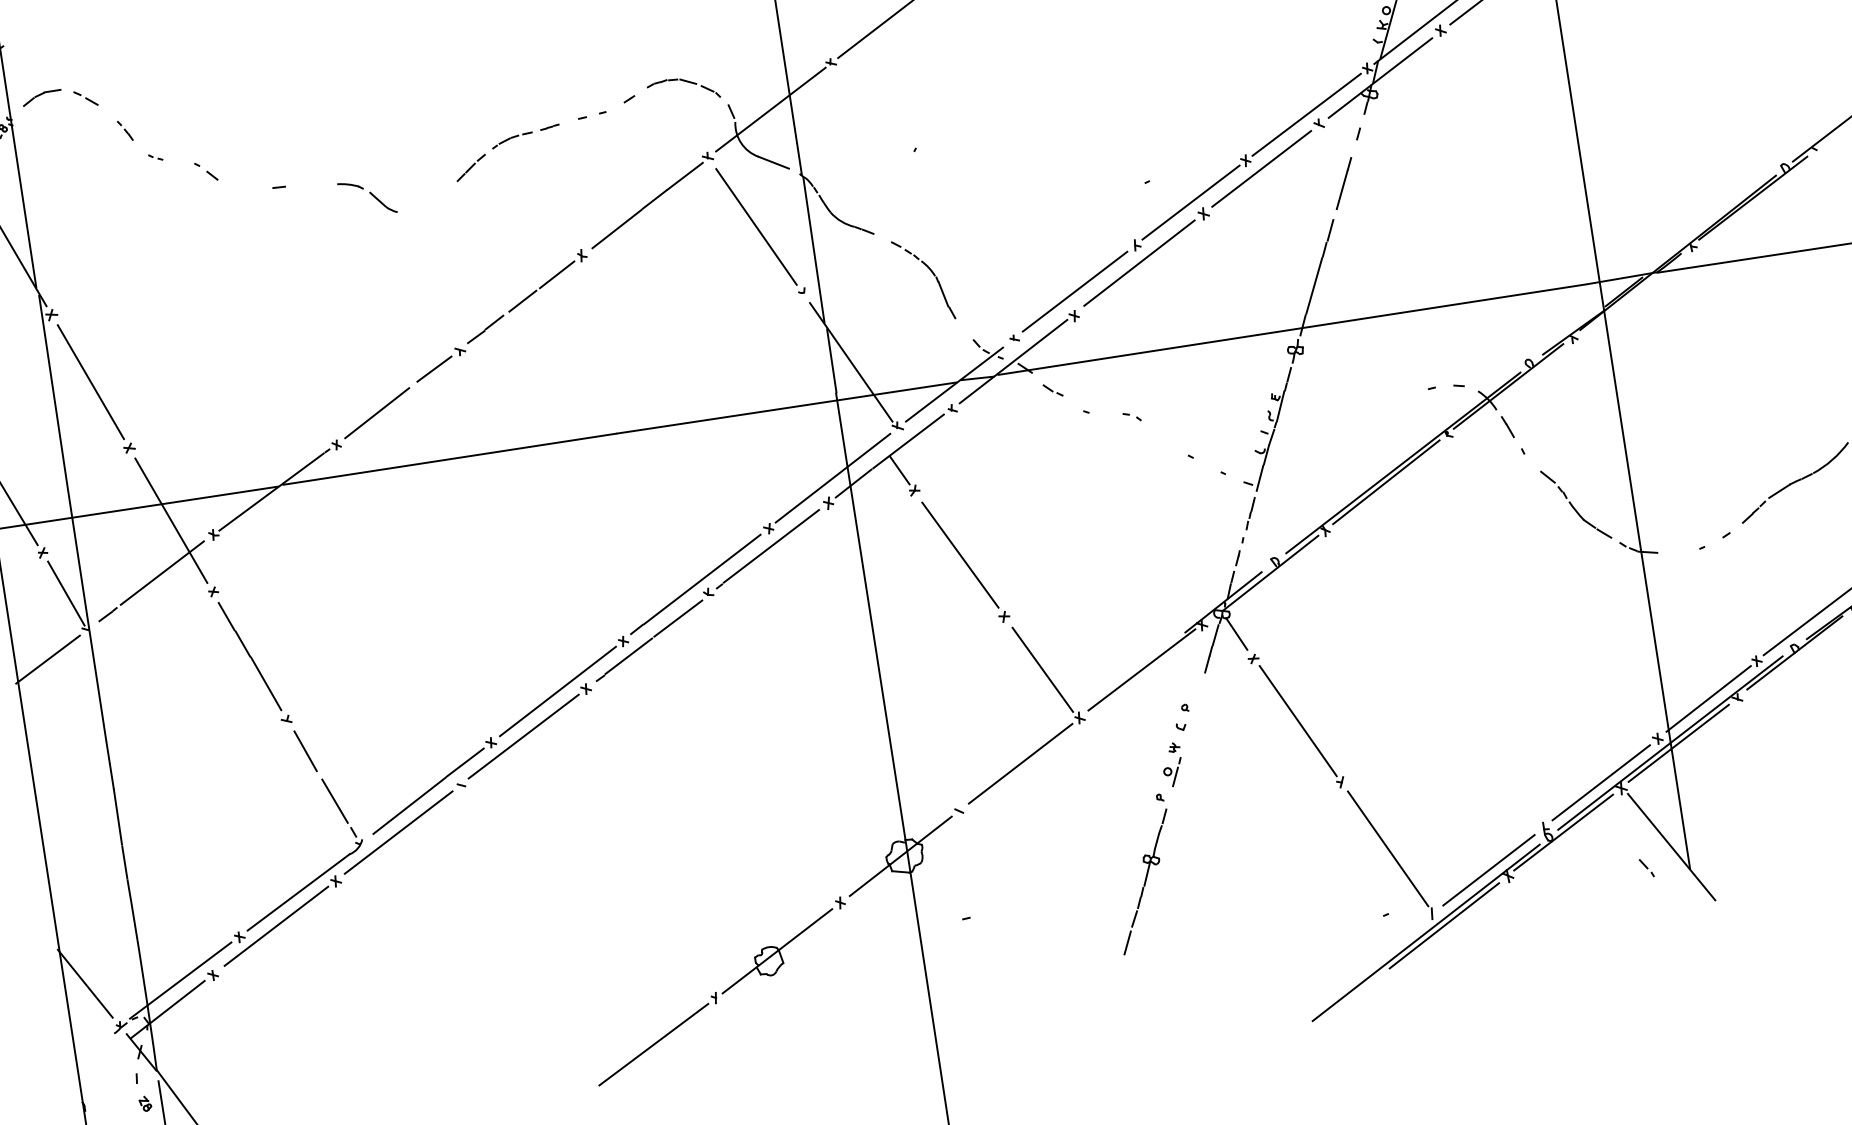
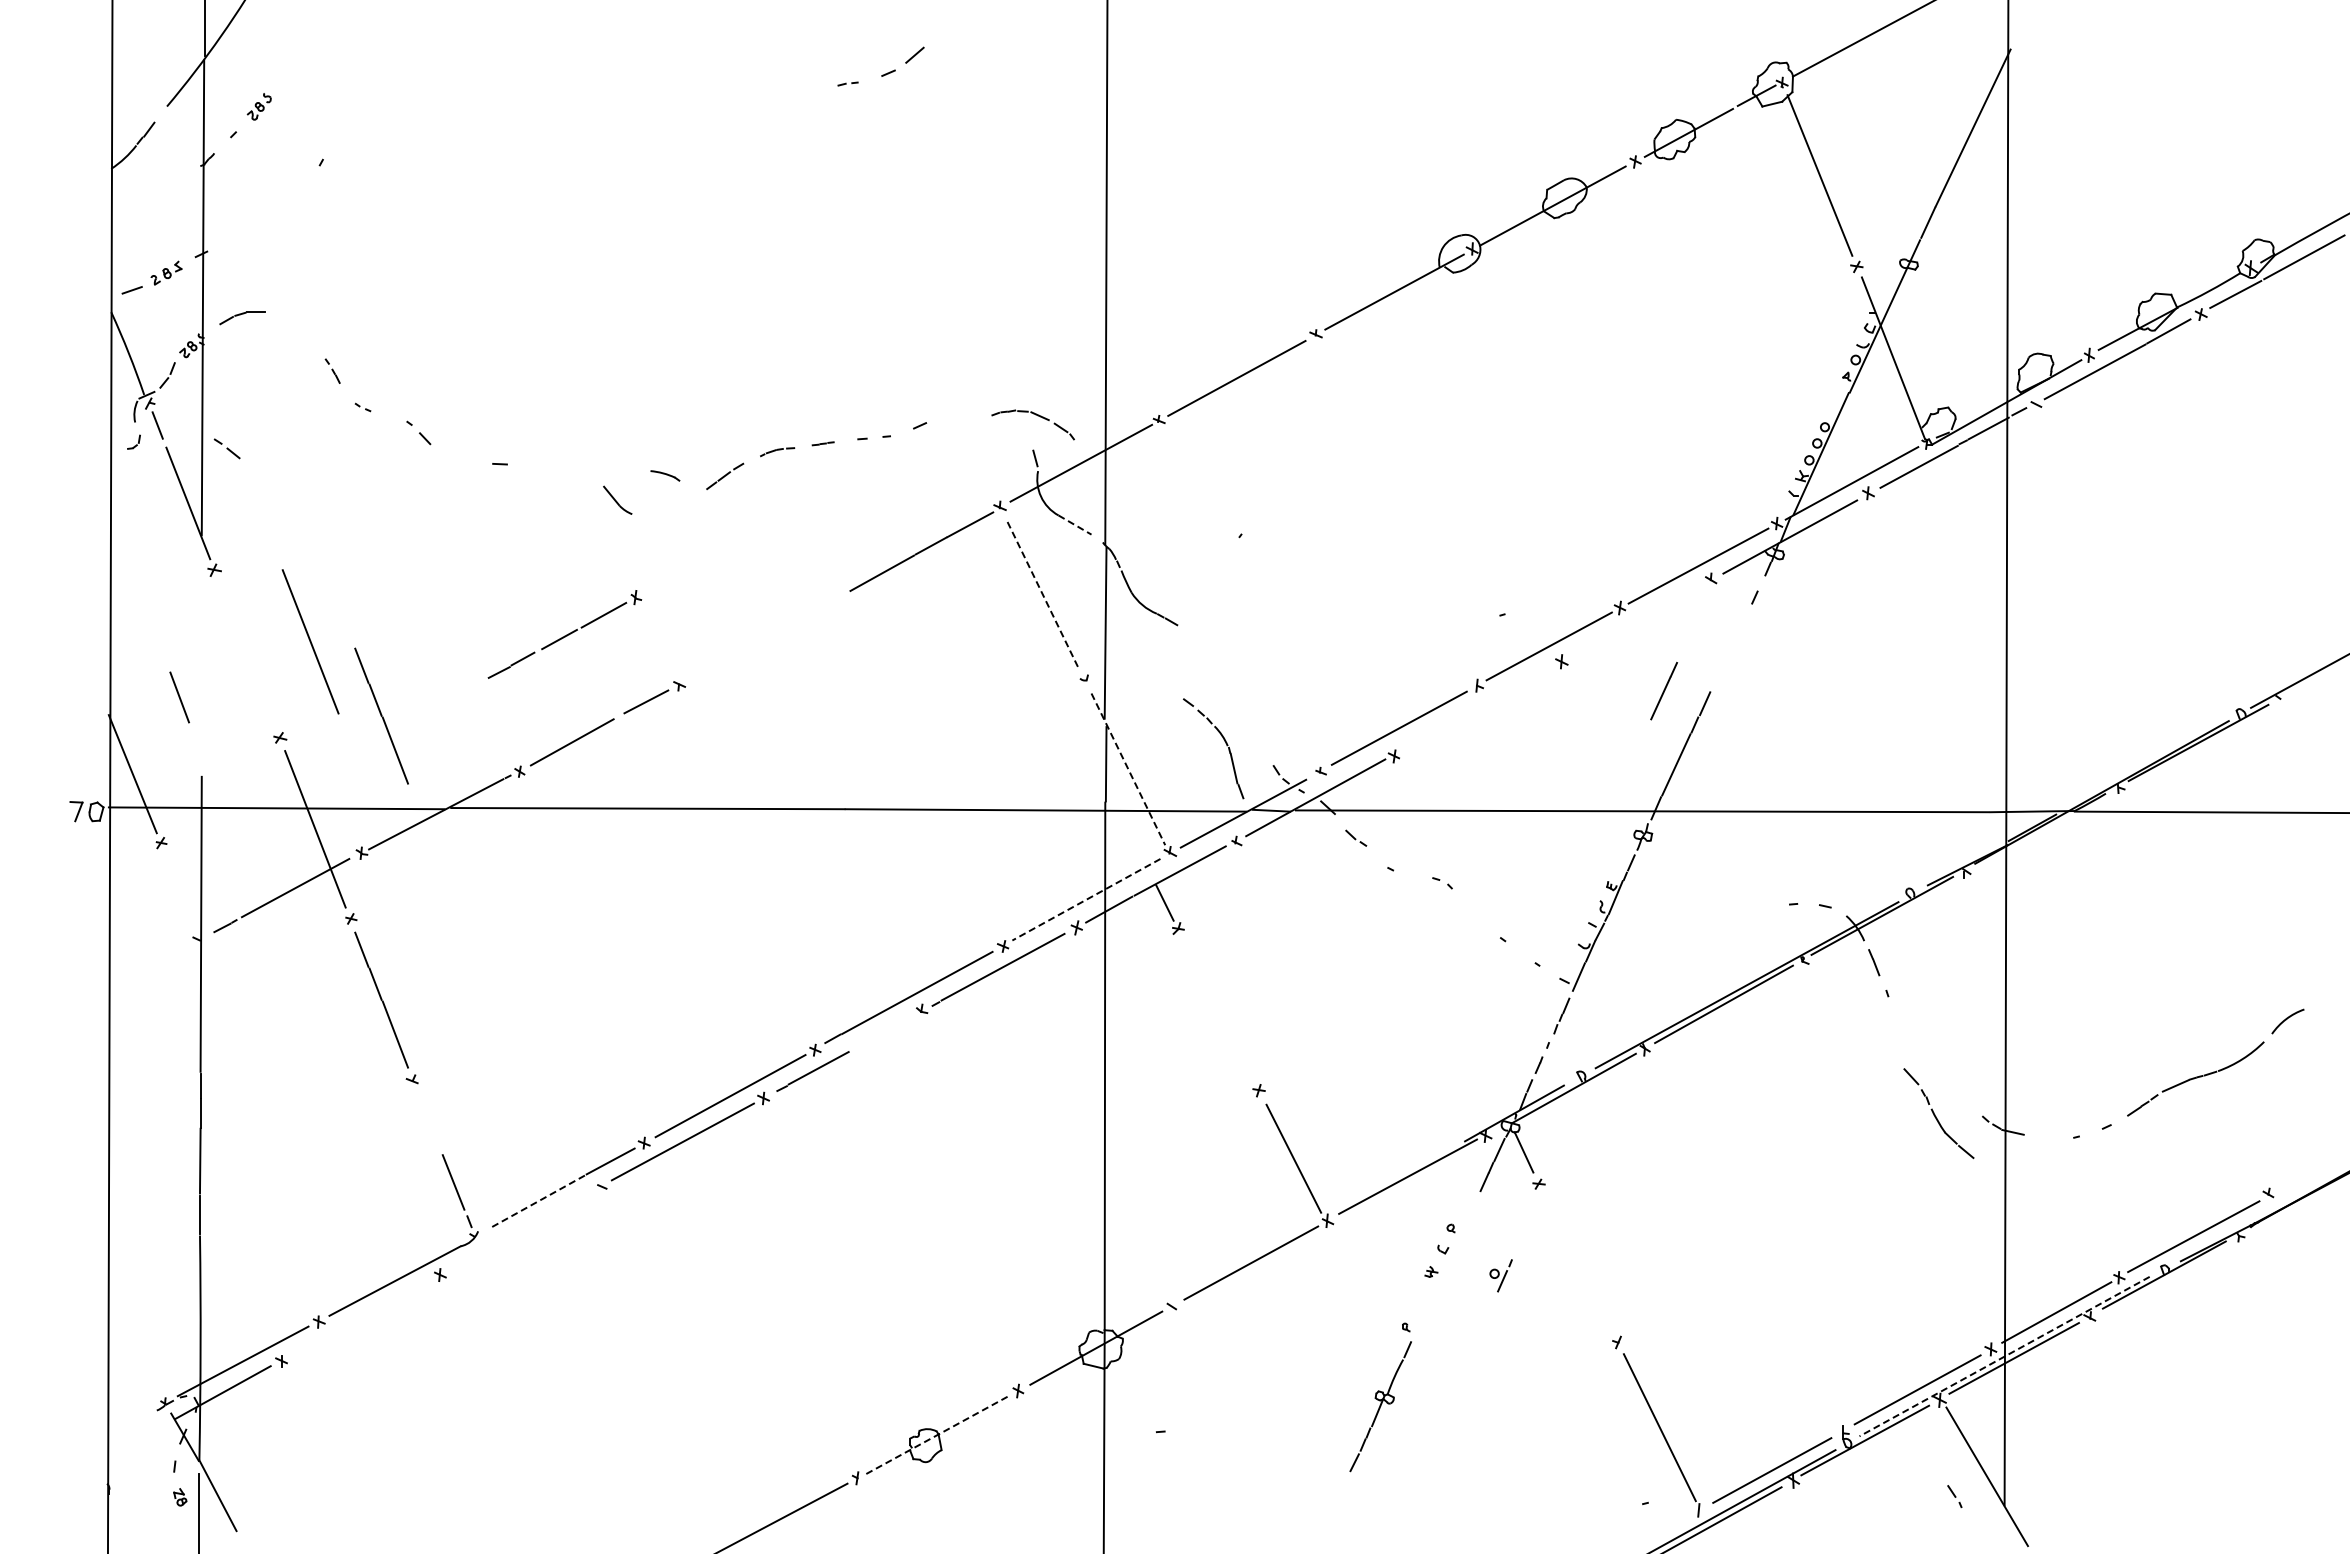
part: (686, 82) -> (1037, 416), moved
part: (85, 98) -> (226, 448), moved
part: (512, 139) -> (777, 451), size x0.7
line: (774, 163) -> (1075, 525), solid -> dashed
line: (1261, 169) -> (1636, 620), removed
line: (1343, 183) -> (1663, 691), moved
part: (350, 186) -> (665, 475), moved
line: (756, 227) -> (1043, 596), solid -> dashed
line: (1139, 262) -> (1478, 706), removed
part: (932, 274) -> (1225, 743), moved
part: (526, 296) -> (564, 634), moved
line: (851, 362) -> (1128, 769), solid -> dashed
line: (90, 381) -> (310, 641), moved
line: (53, 392) -> (202, 660), removed
line: (212, 415) -> (381, 715), added
line: (833, 478) -> (1086, 899), solid -> dashed
part: (1575, 504) -> (1938, 1113), moved
line: (960, 555) -> (1219, 1011), removed
line: (65, 593) -> (180, 894), removed
line: (678, 618) -> (882, 1033), removed
line: (48, 659) -> (148, 967), removed
line: (1297, 720) -> (1578, 1263), removed
line: (1670, 743) -> (2004, 1356), solid -> dashed
line: (305, 751) -> (179, 697), moved
part: (1173, 772) -> (1500, 1275), moved
line: (409, 806) -> (538, 1201), solid -> dashed
line: (397, 832) -> (520, 1229), removed
line: (276, 925) -> (363, 1315), removed
line: (1127, 942) -> (1342, 1488), removed
line: (777, 951) -> (936, 1435), solid -> dashed
line: (85, 983) -> (132, 1347), removed

